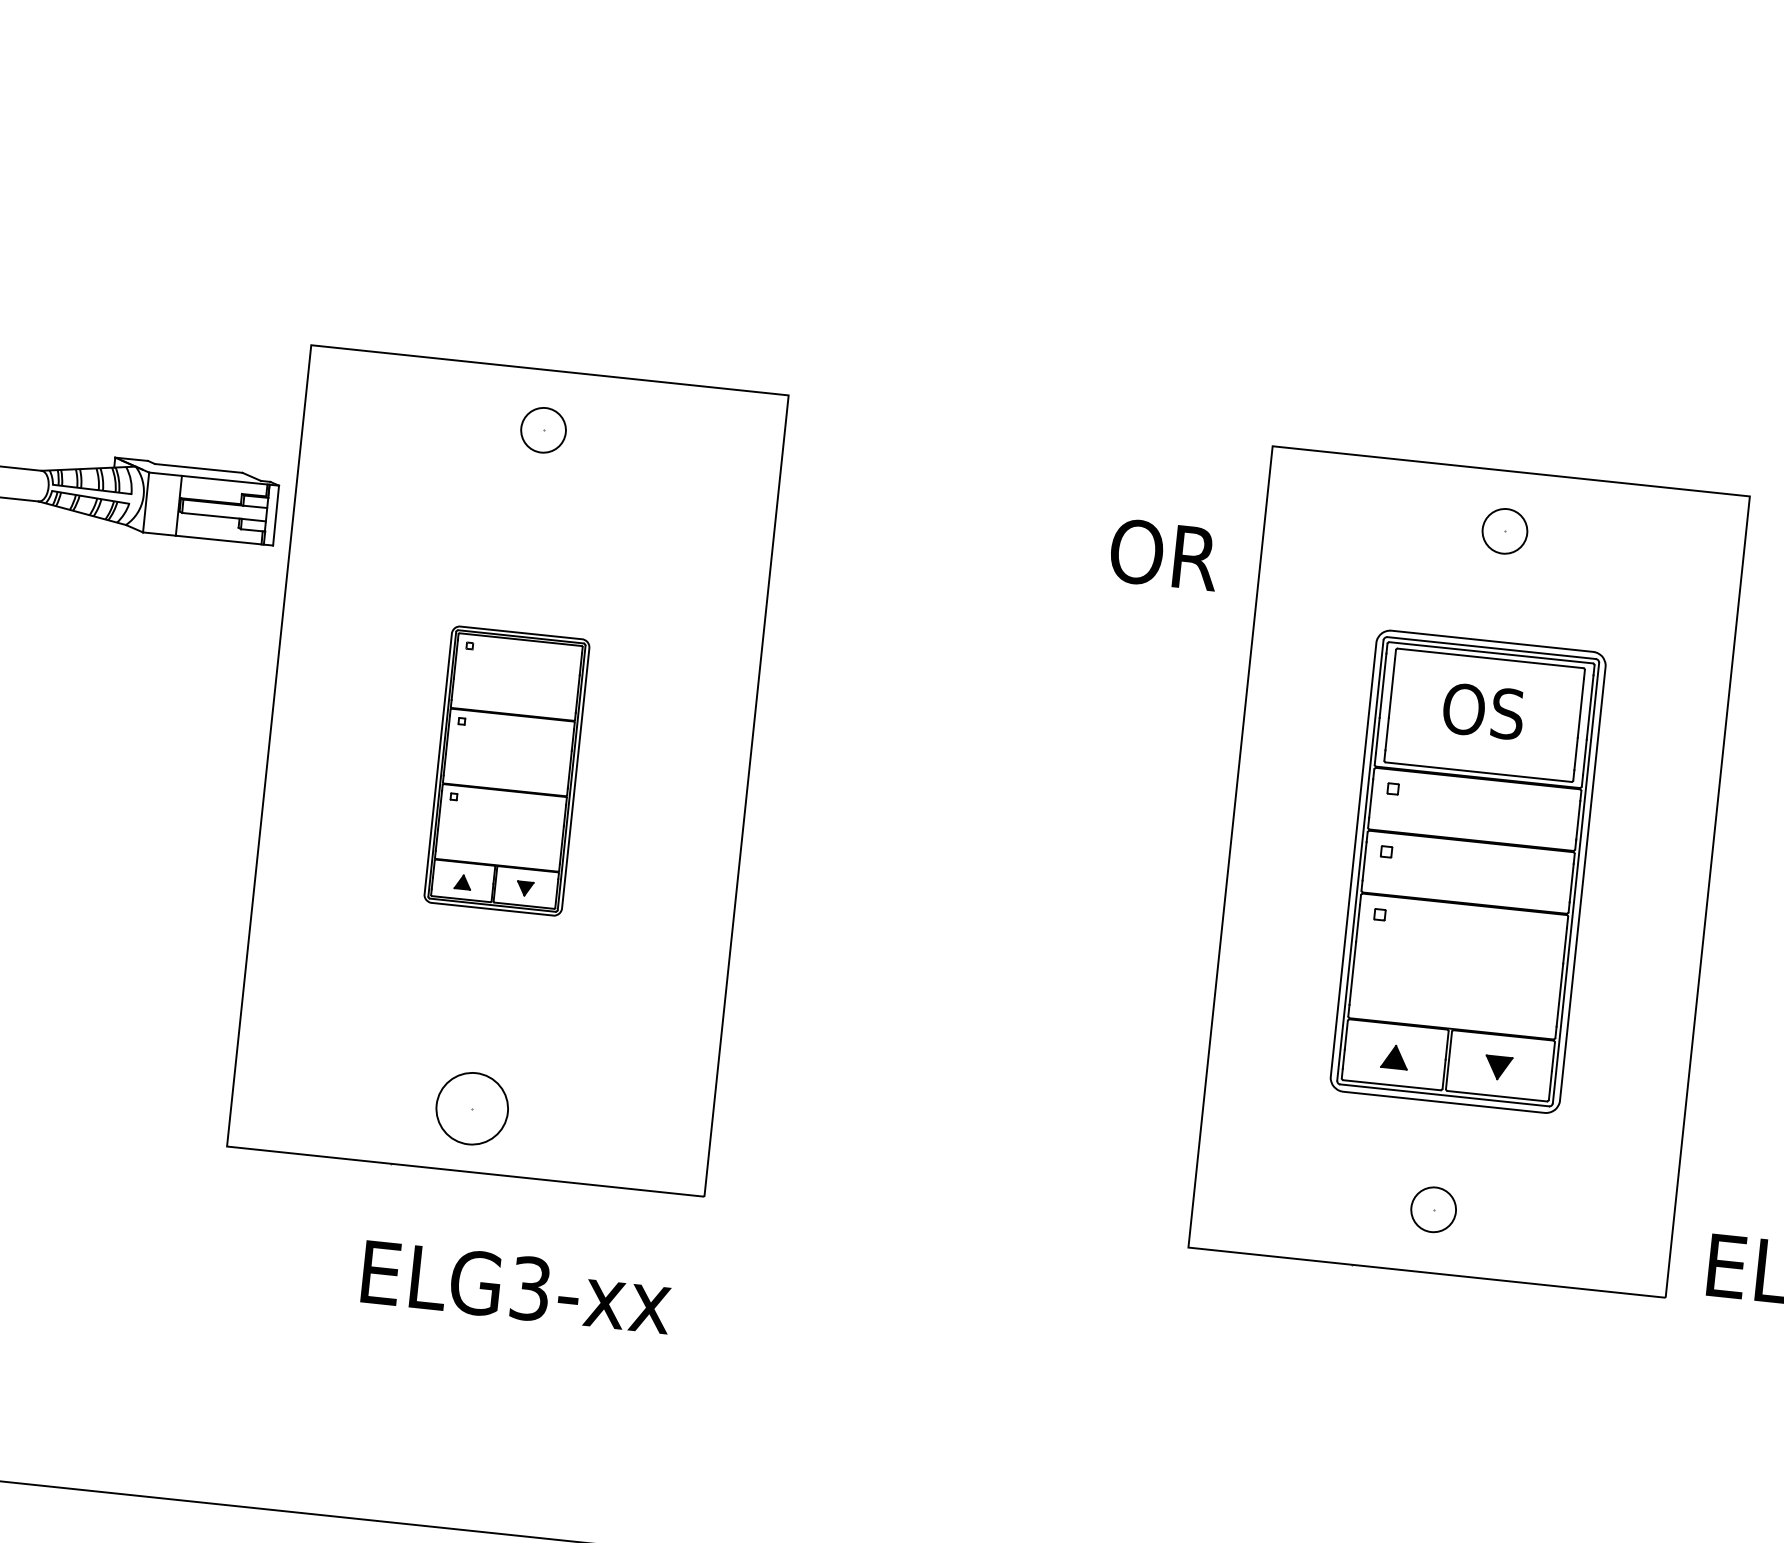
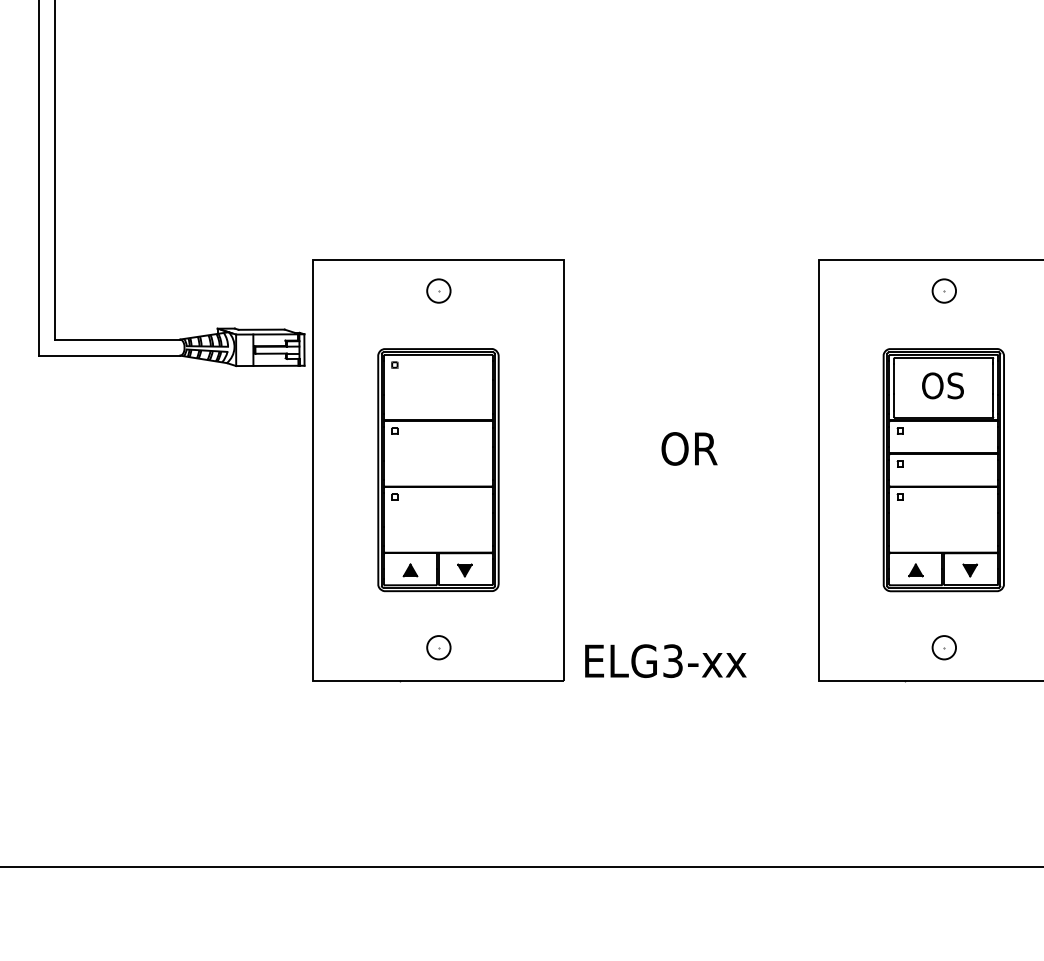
text: (1164, 554) -> (689, 448), moved
part: (506, 771) -> (438, 470), size x1.67
circle: (471, 1108) -> (438, 647), size x0.62
text: (516, 1286) -> (665, 660), moved

